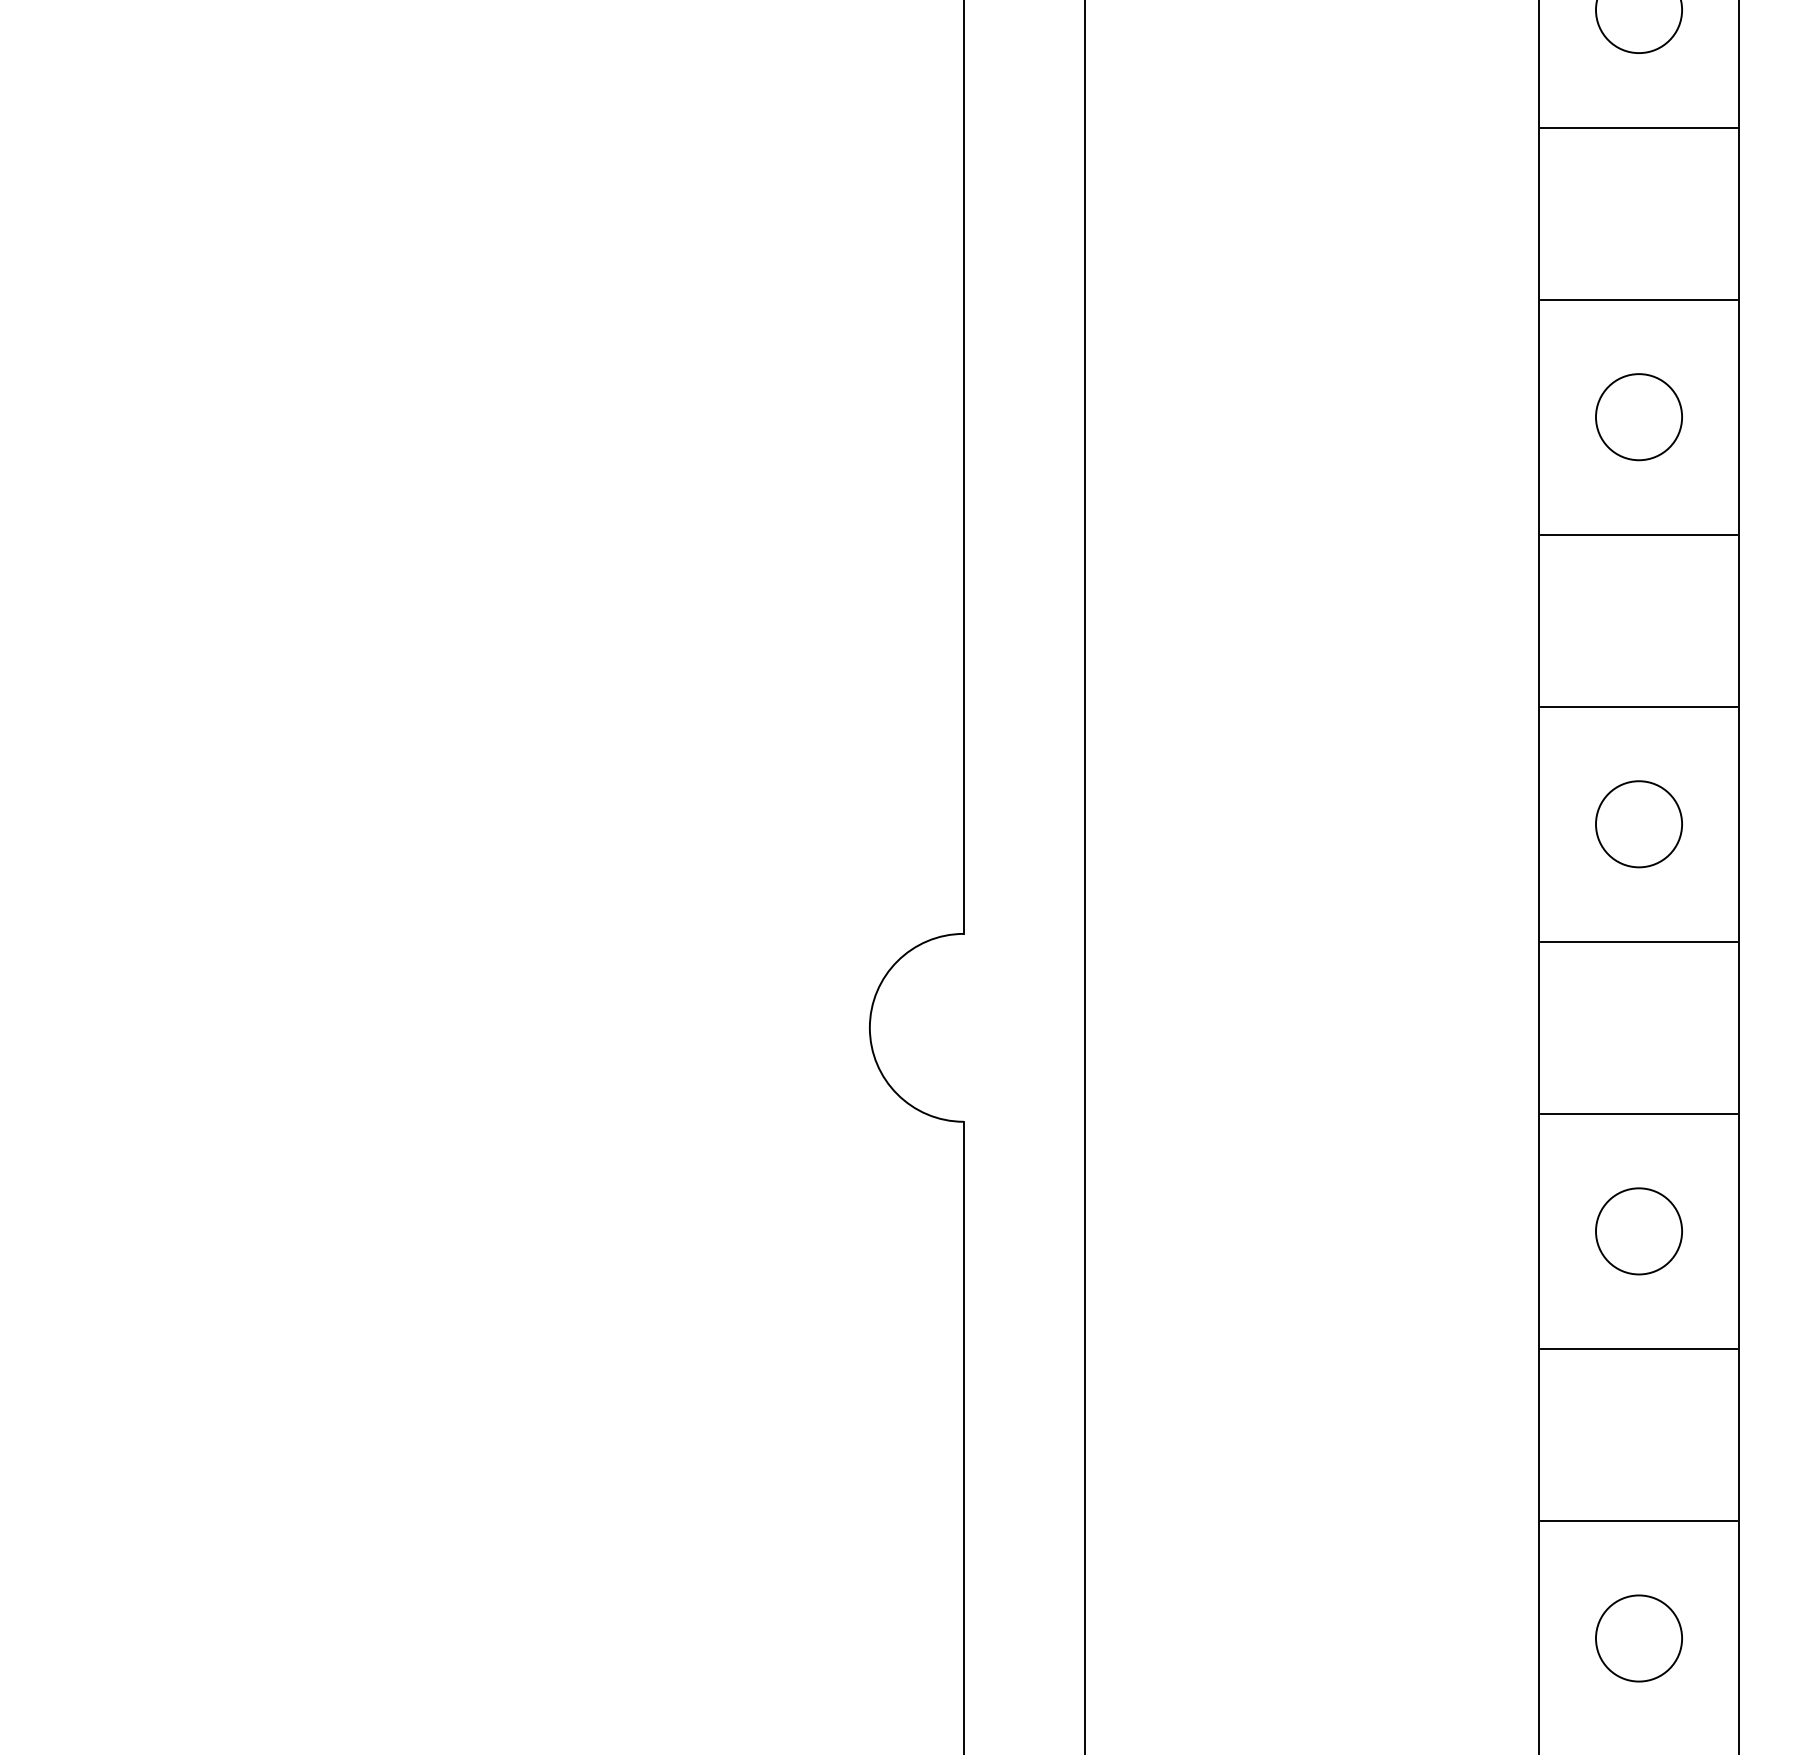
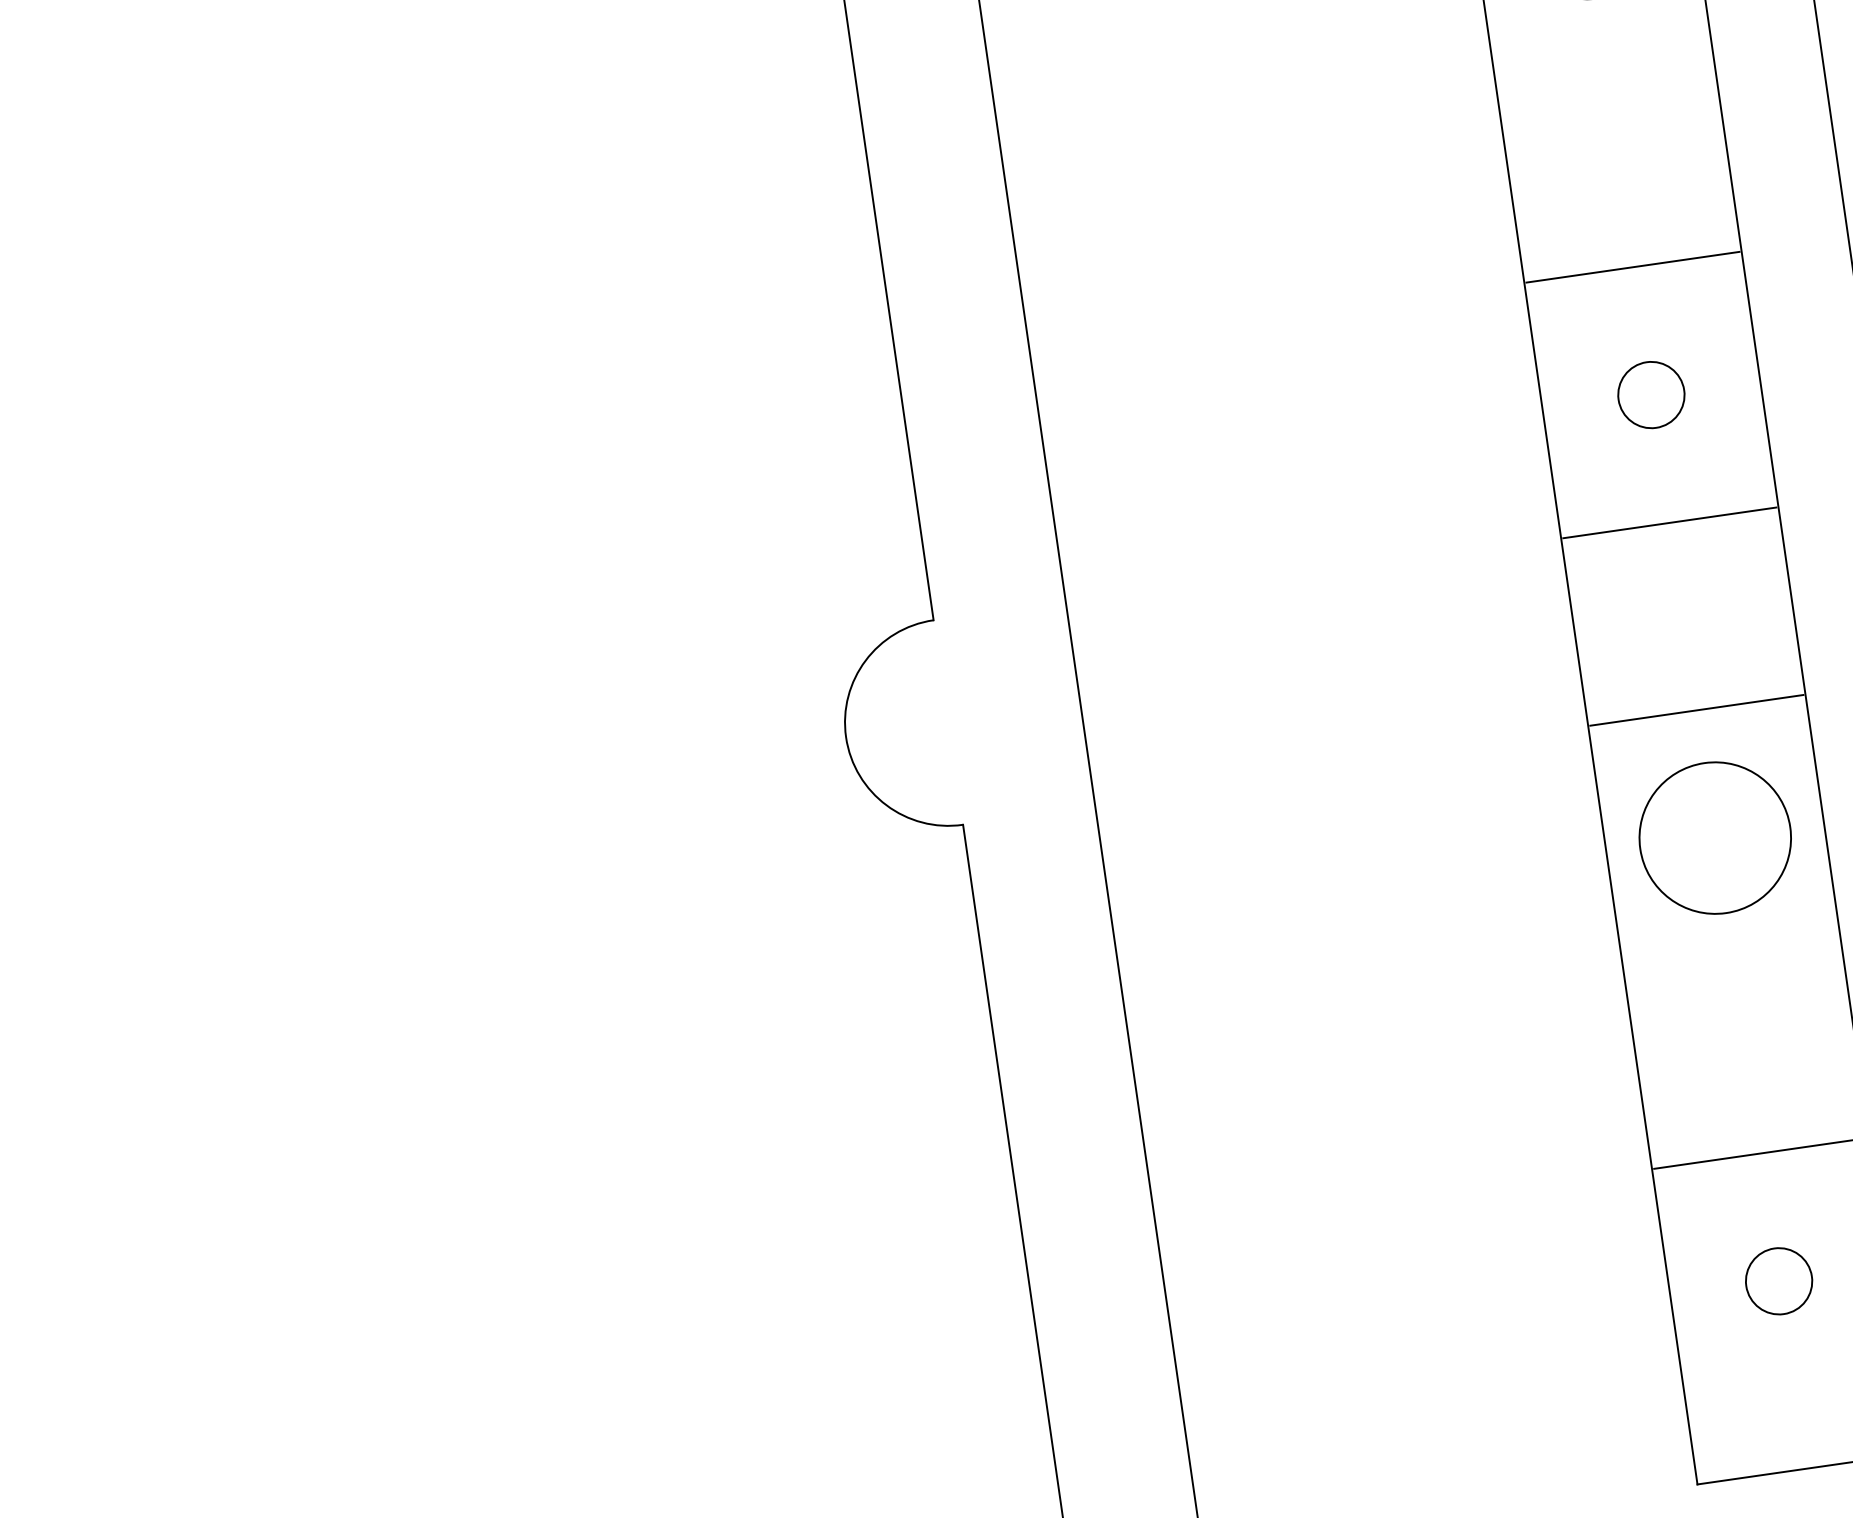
line: (1638, 534) -> (1605, 79), removed
circle: (1638, 824) -> (1650, 395), size x0.7
circle: (1638, 1231) -> (1714, 838), size x1.6
line: (1638, 1348) -> (1733, 965), removed
circle: (1638, 1638) -> (1778, 1281), size x0.7

